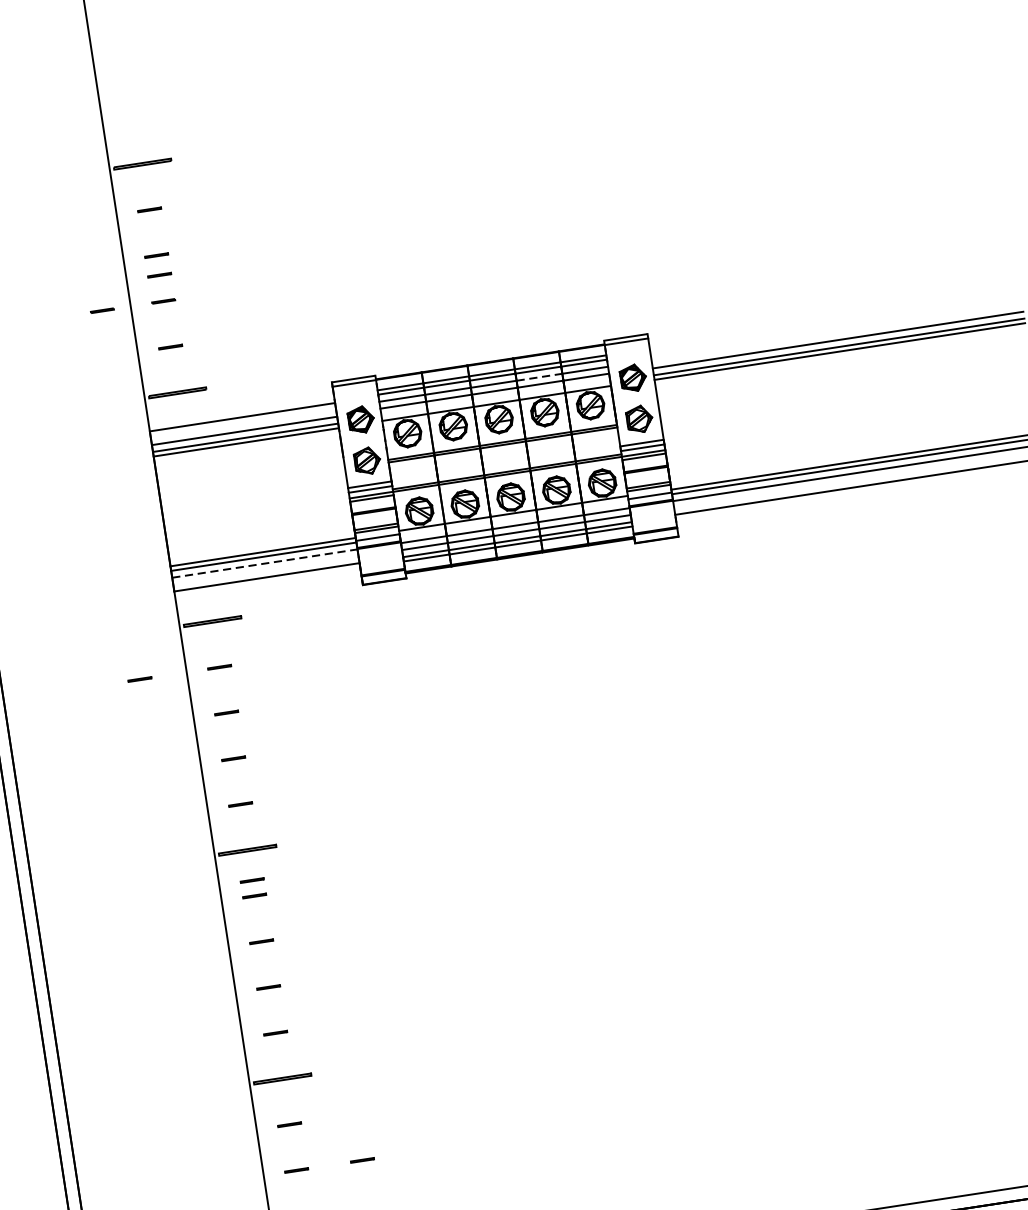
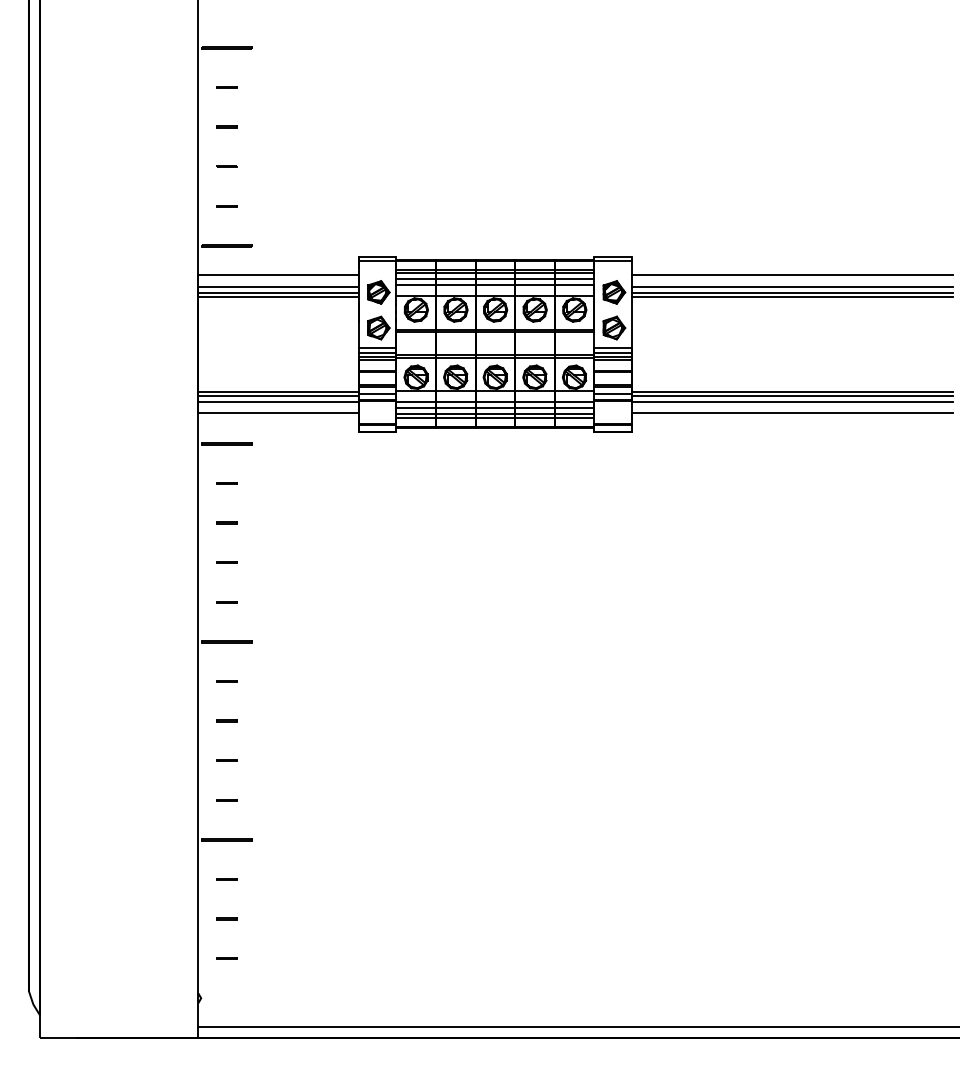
line: (159, 274) -> (226, 143), removed
line: (101, 310) -> (173, 166), removed
line: (835, 325) -> (792, 274), added
line: (540, 377) -> (535, 279), dashed -> solid
line: (265, 563) -> (279, 401), dashed -> solid
line: (139, 679) -> (157, 483), removed
line: (251, 879) -> (226, 667), removed
line: (361, 1159) -> (283, 918), removed

